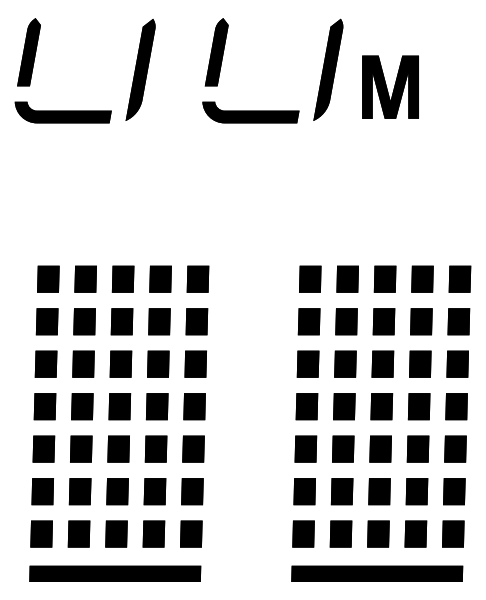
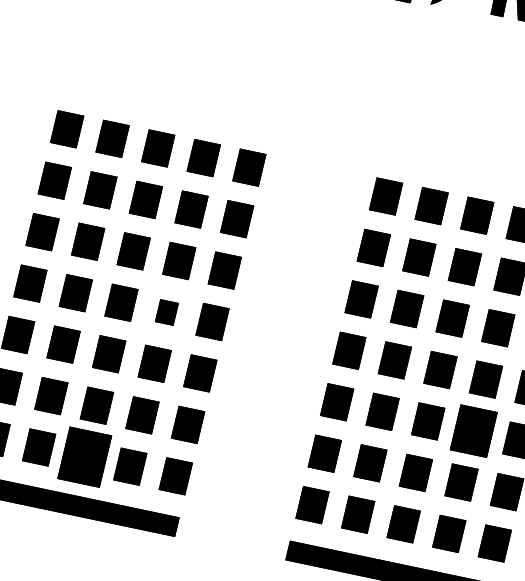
part: (156, 406) -> (166, 311), size x0.7
part: (417, 448) -> (473, 430), size x1.4
part: (116, 533) -> (84, 456), size x1.6

